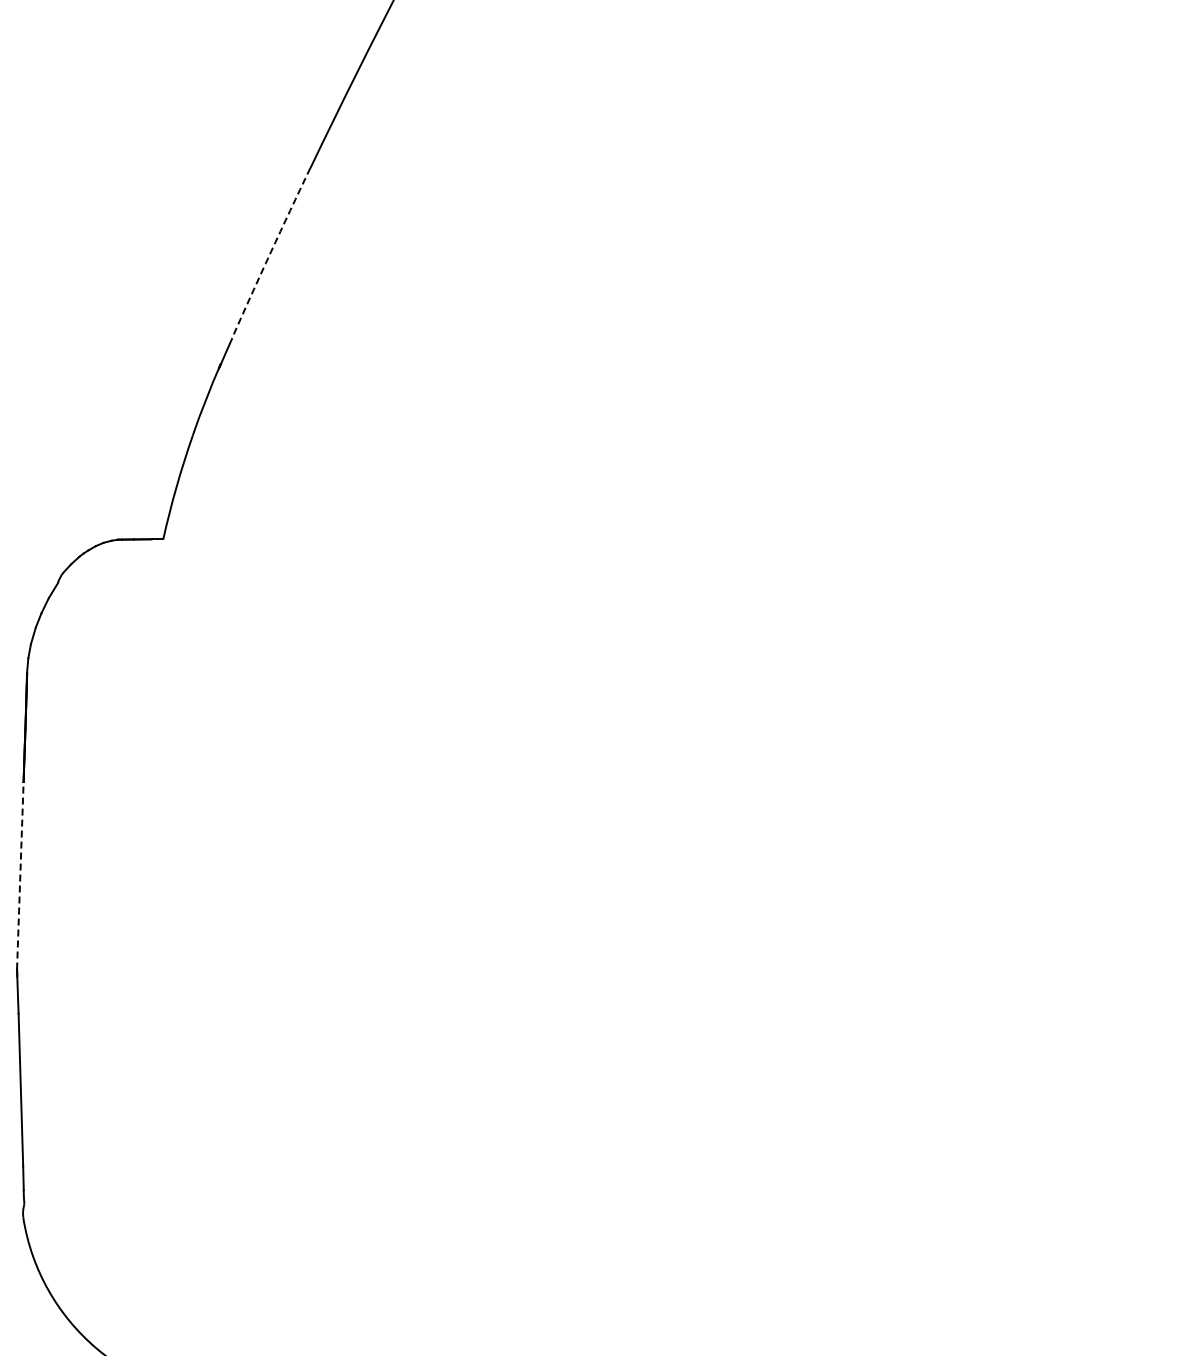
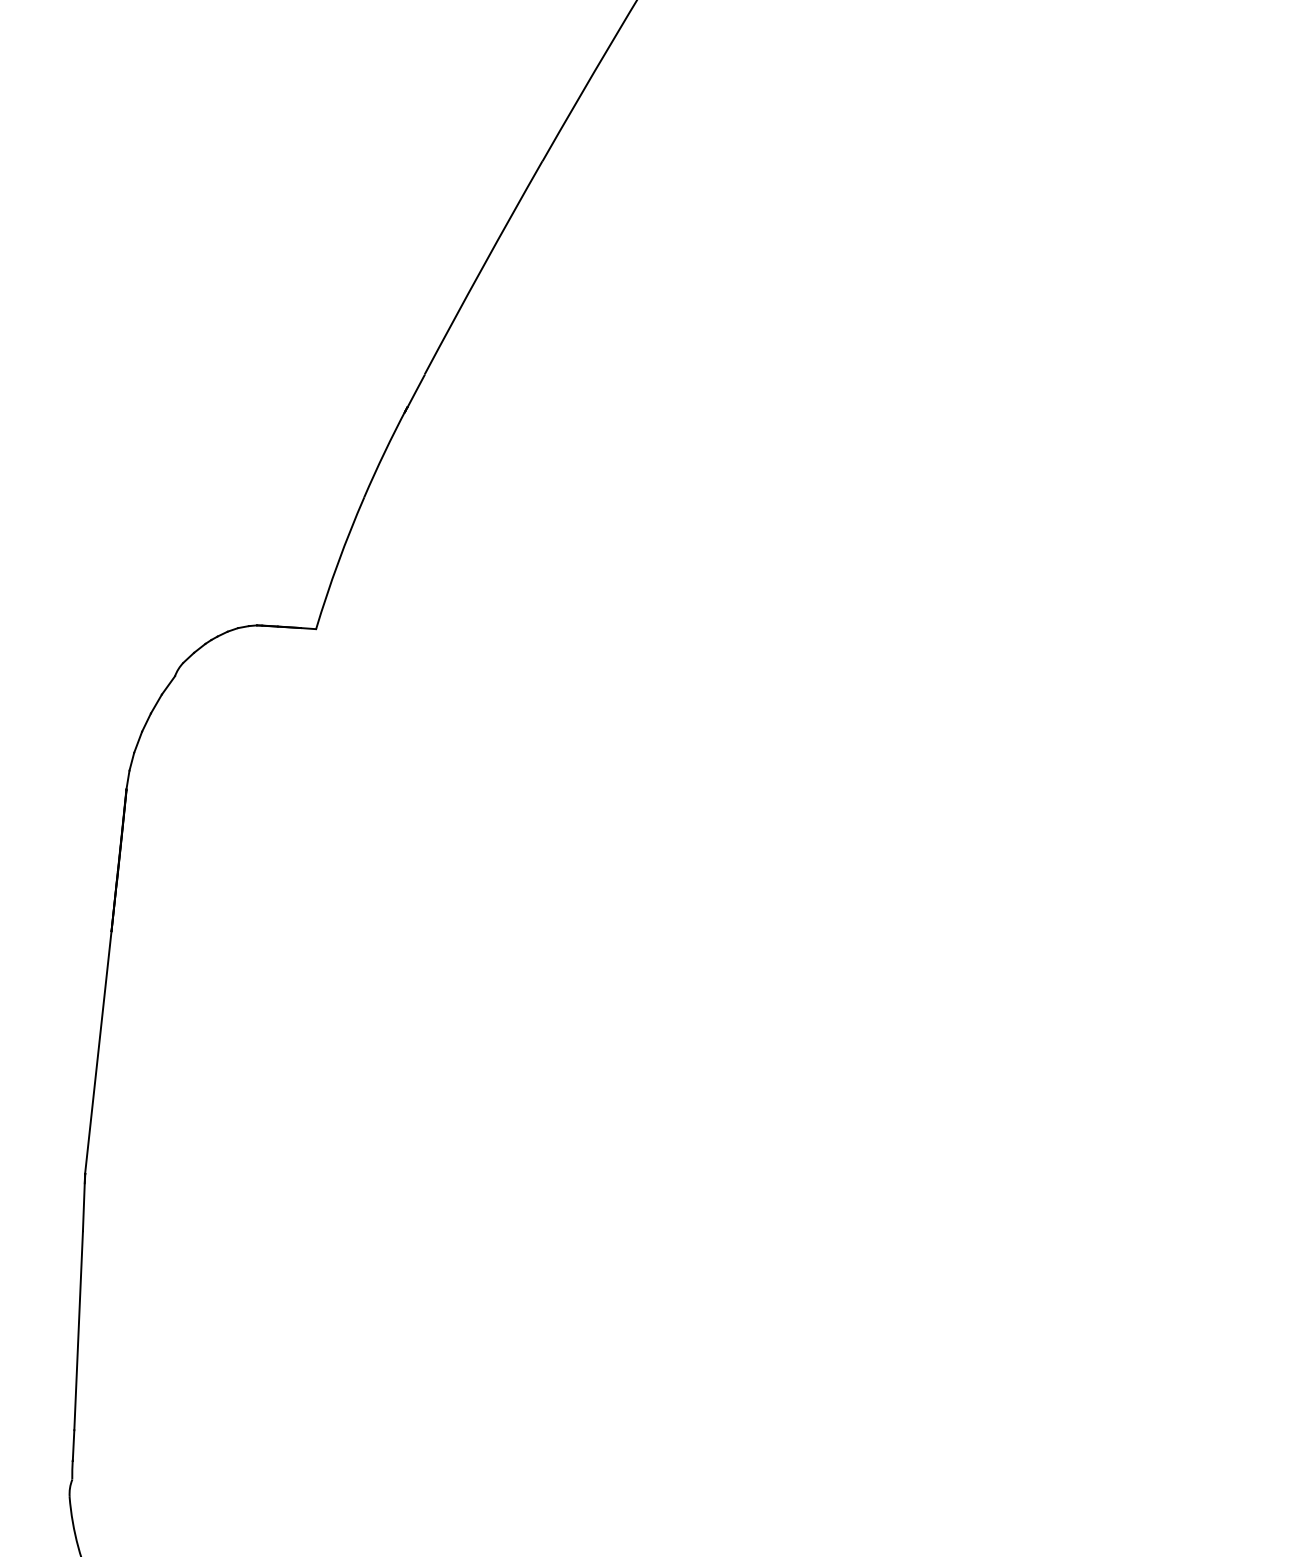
arc: (270, 252) -> (482, 266), dashed -> solid
line: (20, 875) -> (98, 1052), dashed -> solid

